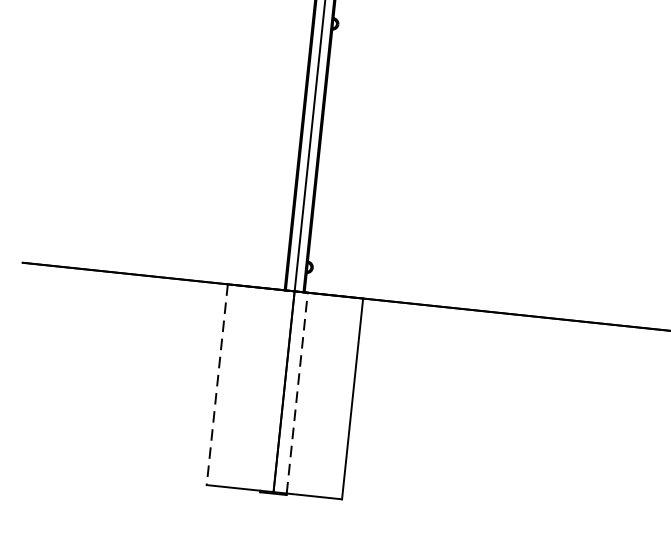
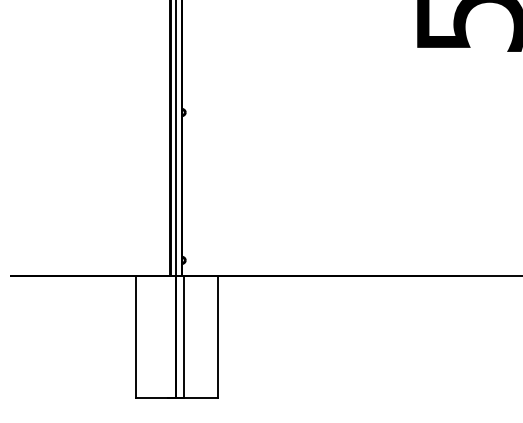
line: (216, 384) -> (135, 336), dashed -> solid
line: (297, 393) -> (184, 336), dashed -> solid

